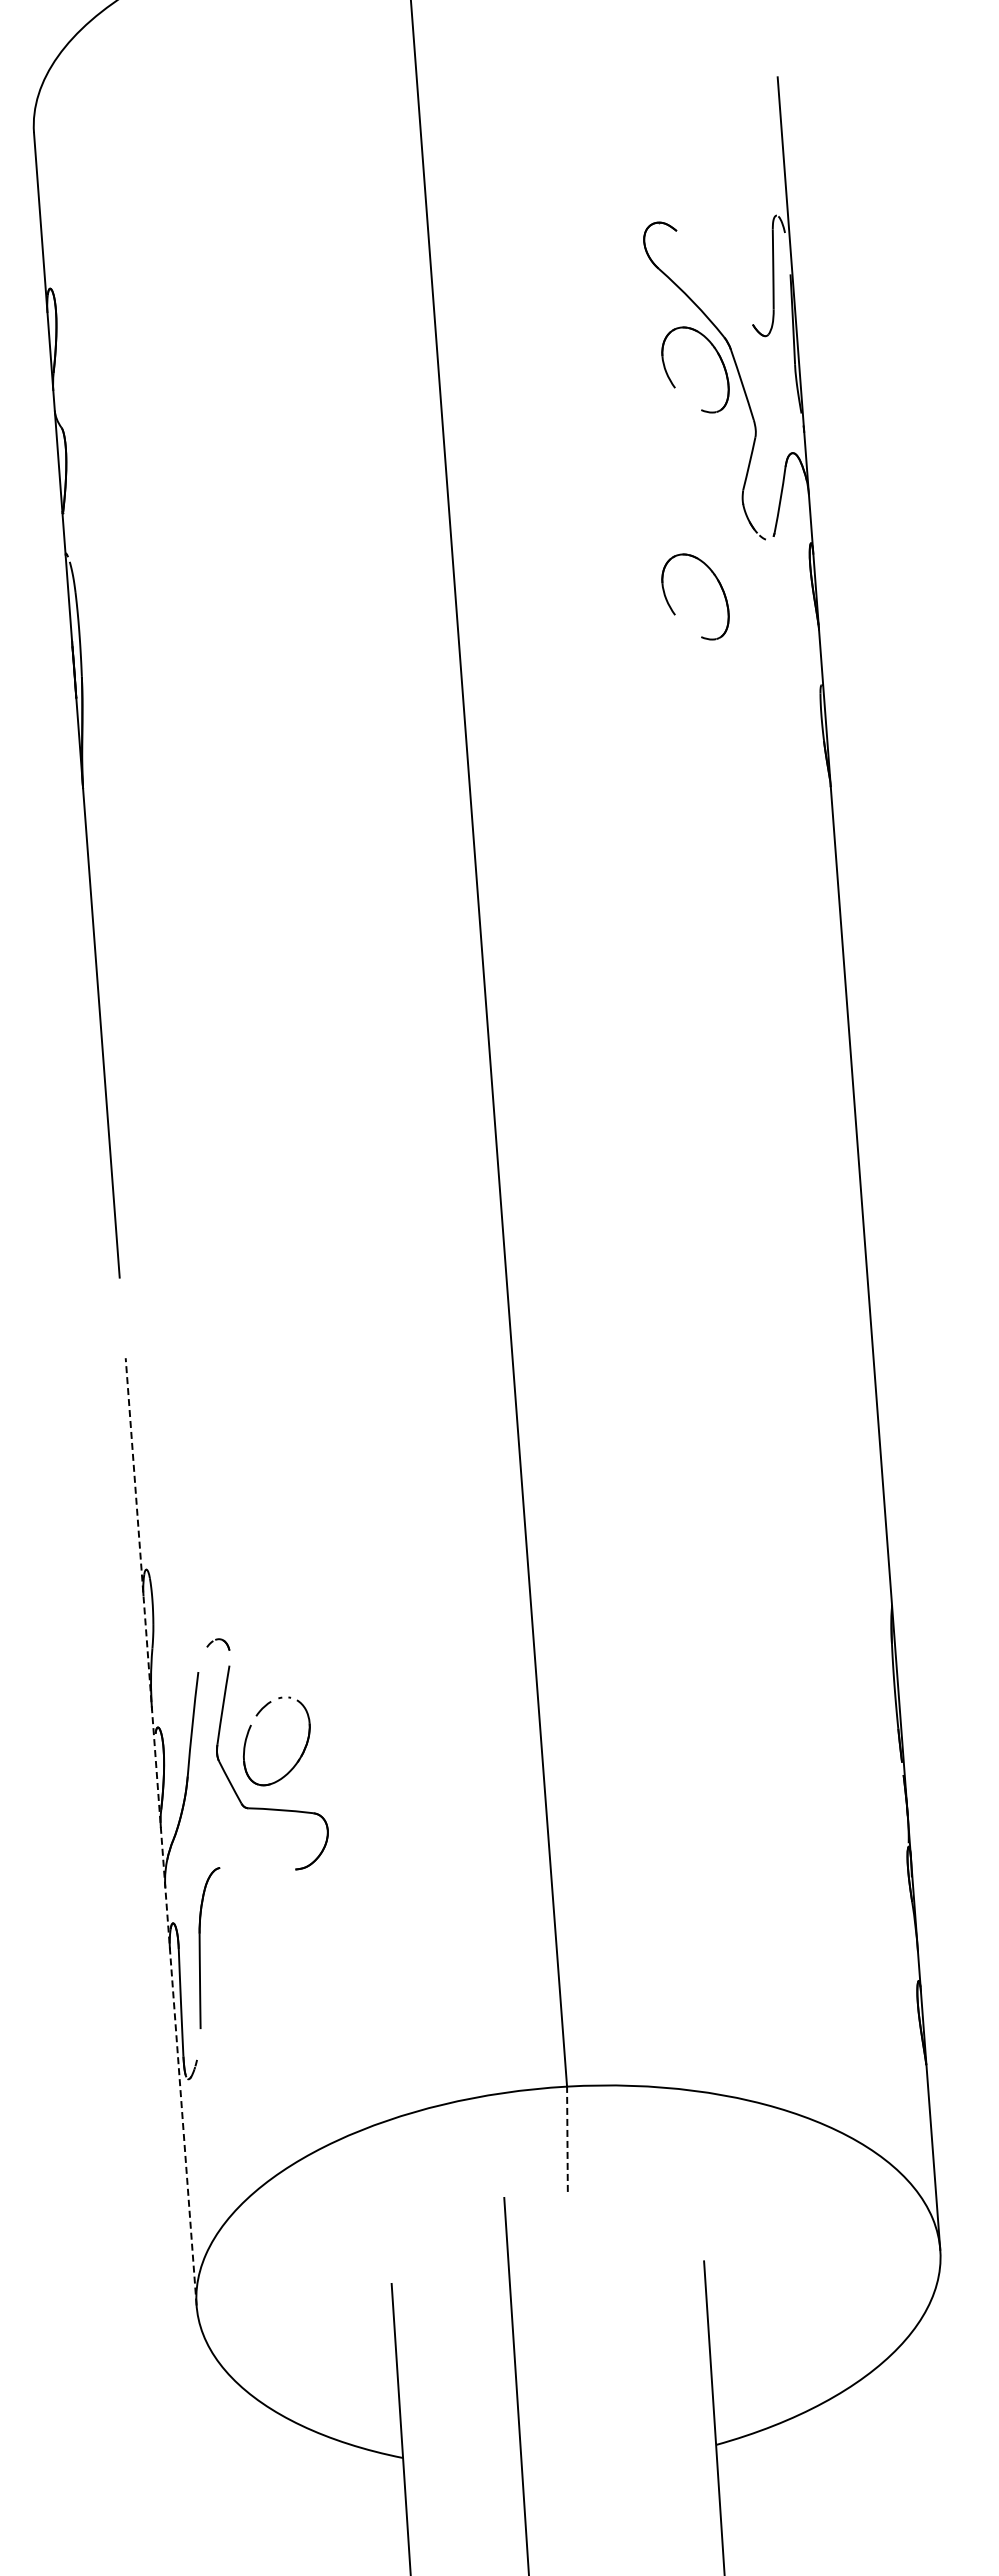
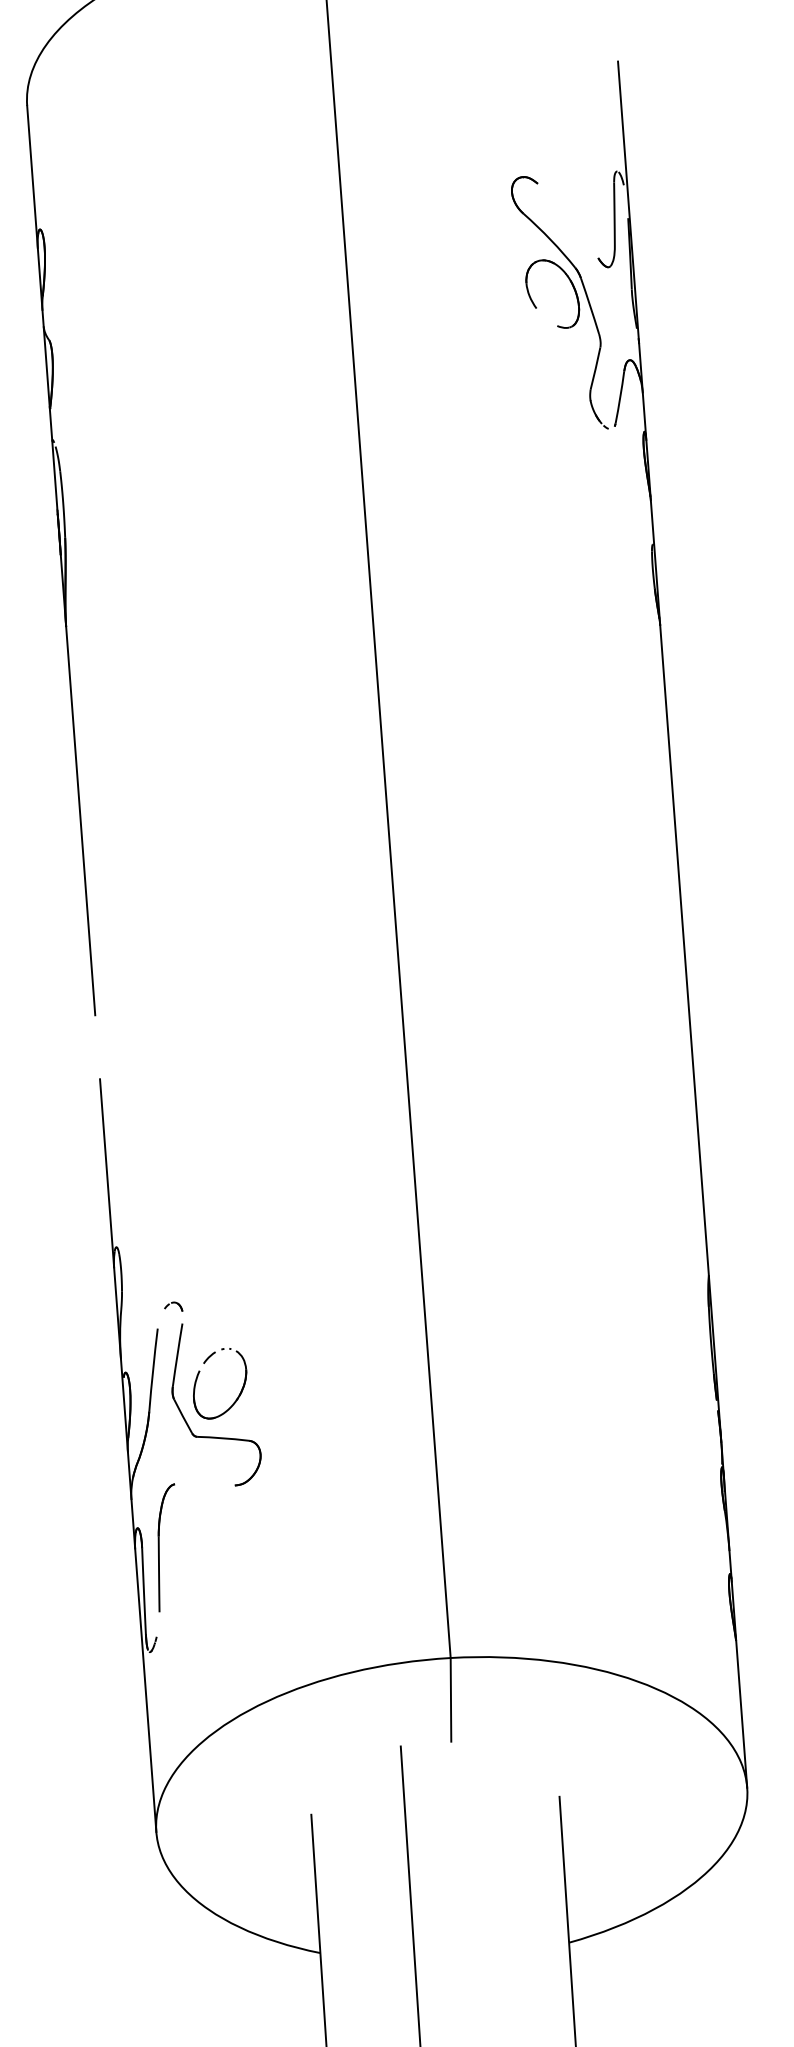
part: (673, 610) -> (535, 485), removed
line: (161, 1831) -> (128, 1455), dashed -> solid
line: (567, 2139) -> (451, 1700), dashed -> solid

